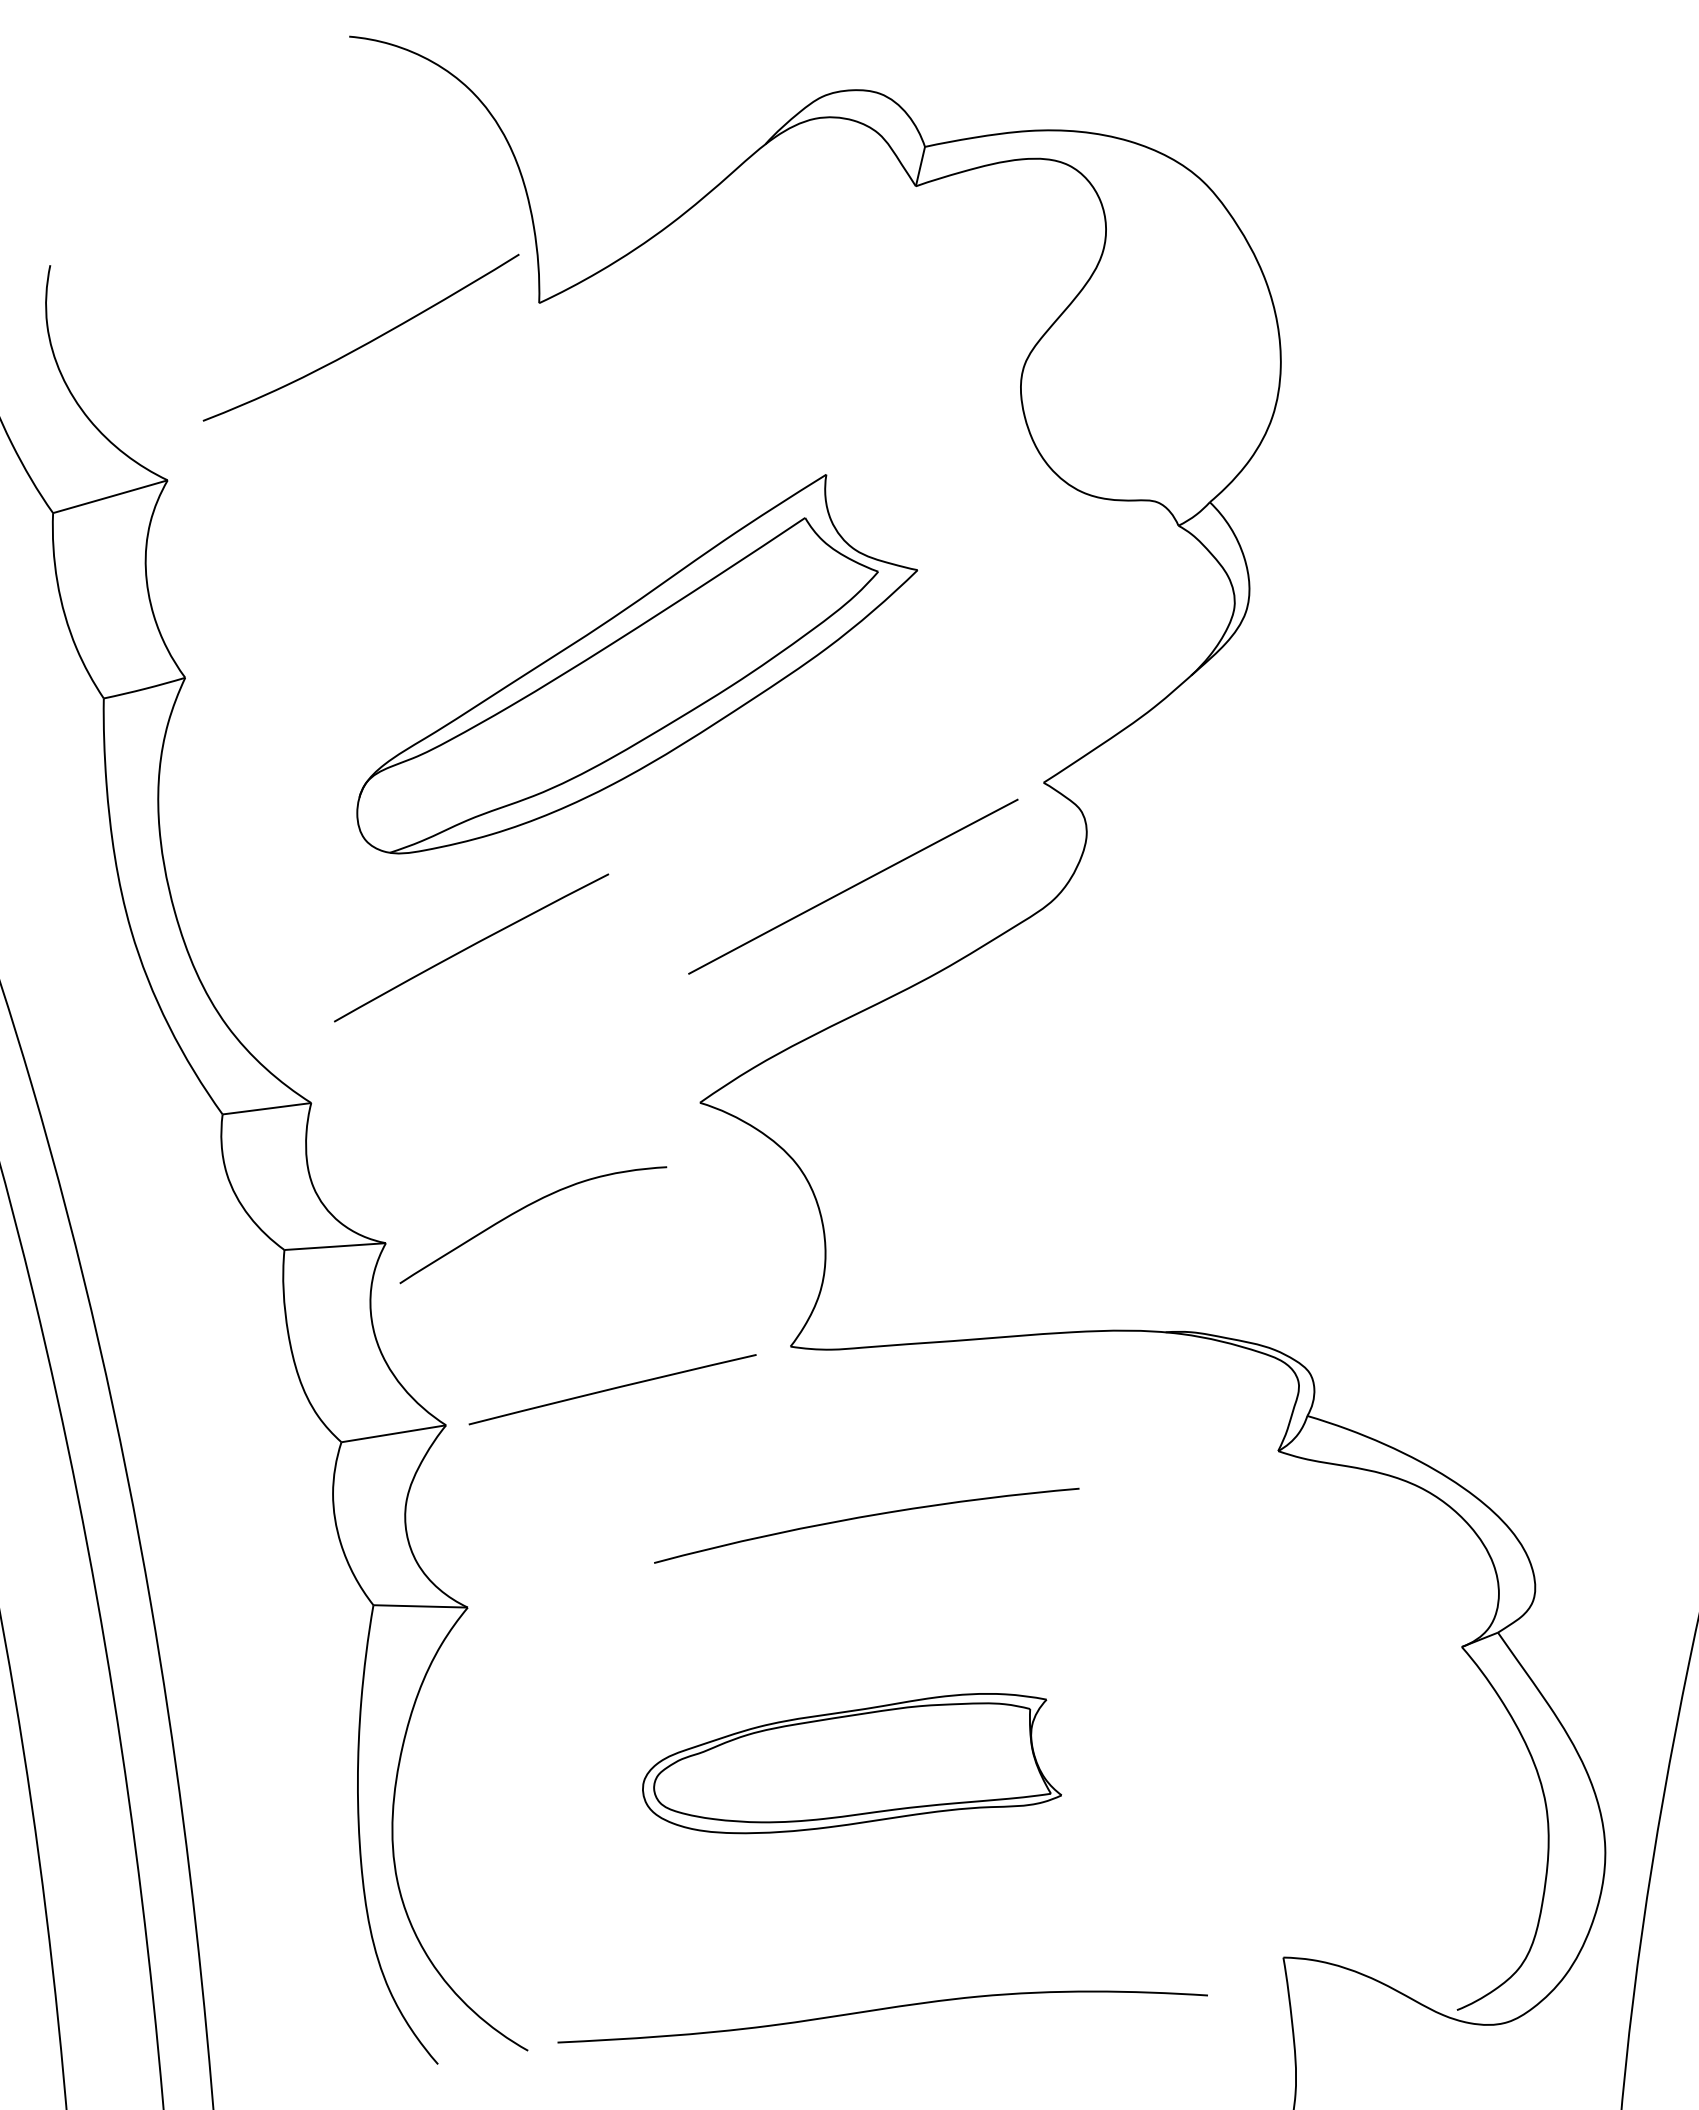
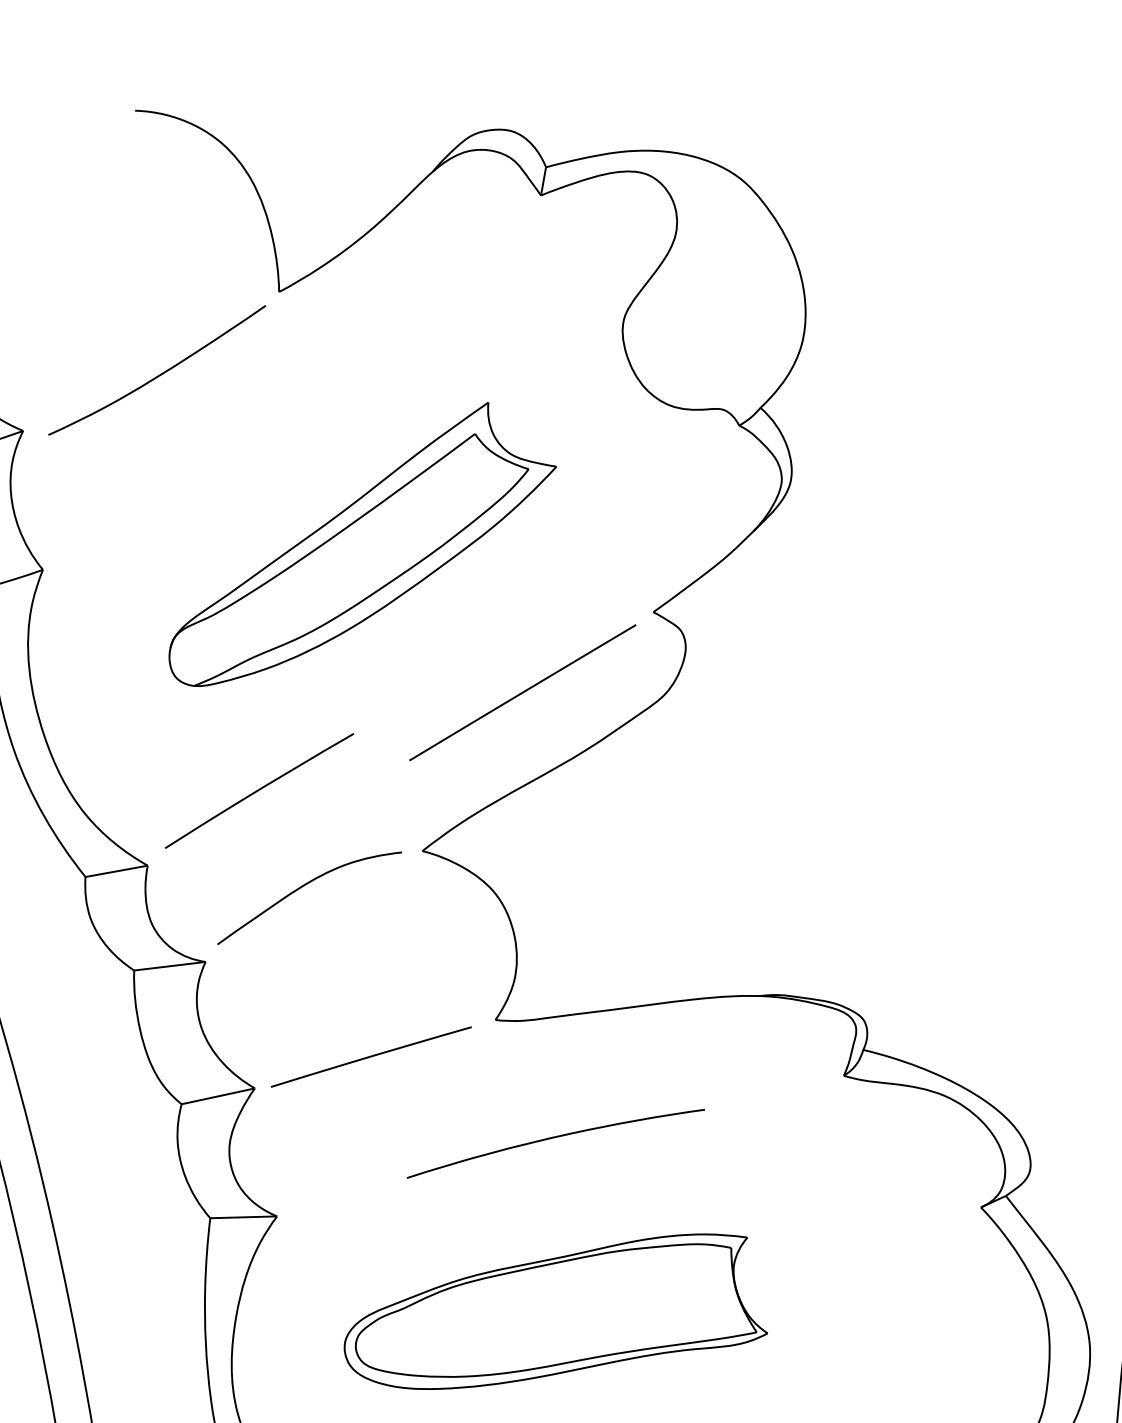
curve: (363, 344) -> (159, 375), moved
curve: (471, 946) -> (259, 789), moved
curve: (521, 1210) -> (300, 888), moved
part: (851, 1763) -> (553, 1312), size x1.43

